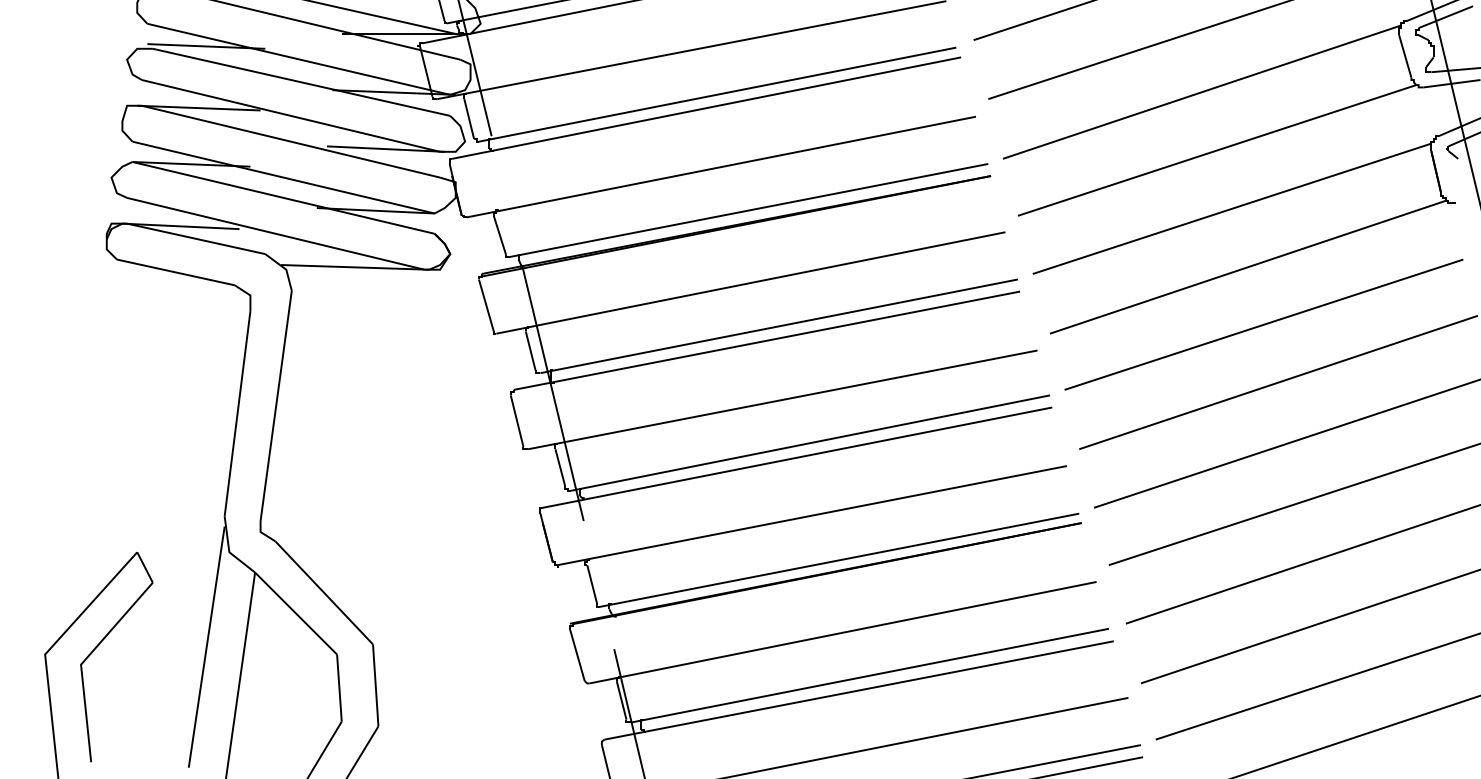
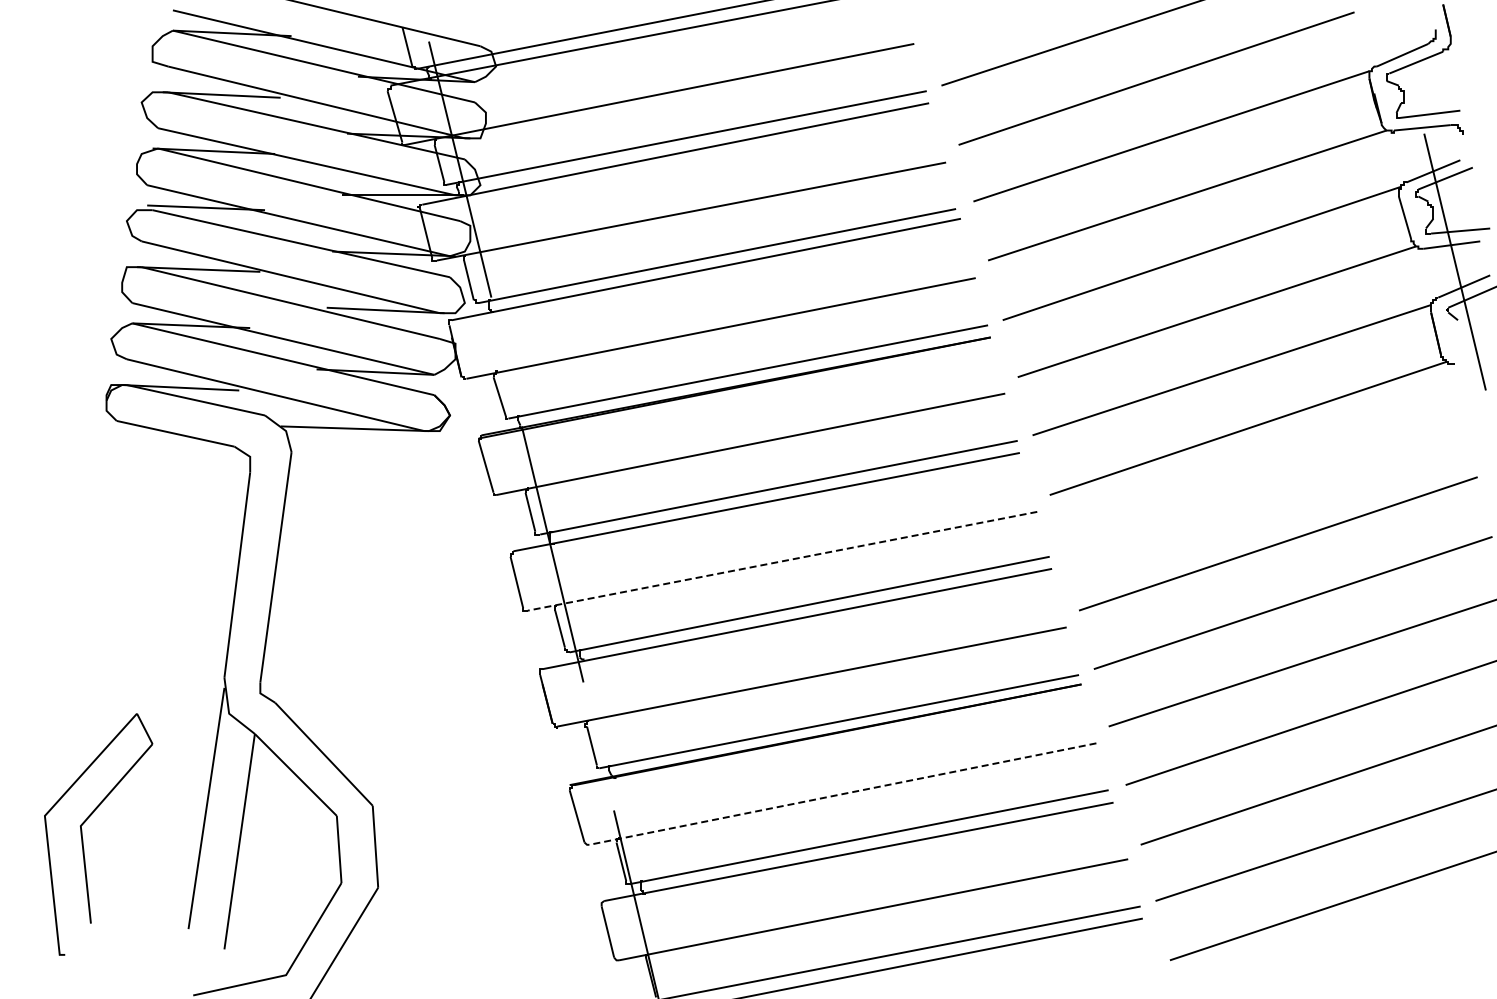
line: (1263, 324) -> (1263, 485), removed
line: (782, 400) -> (782, 561), solid -> dashed
line: (842, 633) -> (842, 794), solid -> dashed

